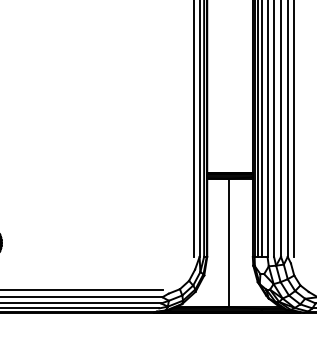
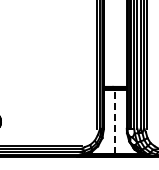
line: (228, 242) -> (114, 121), solid -> dashed

